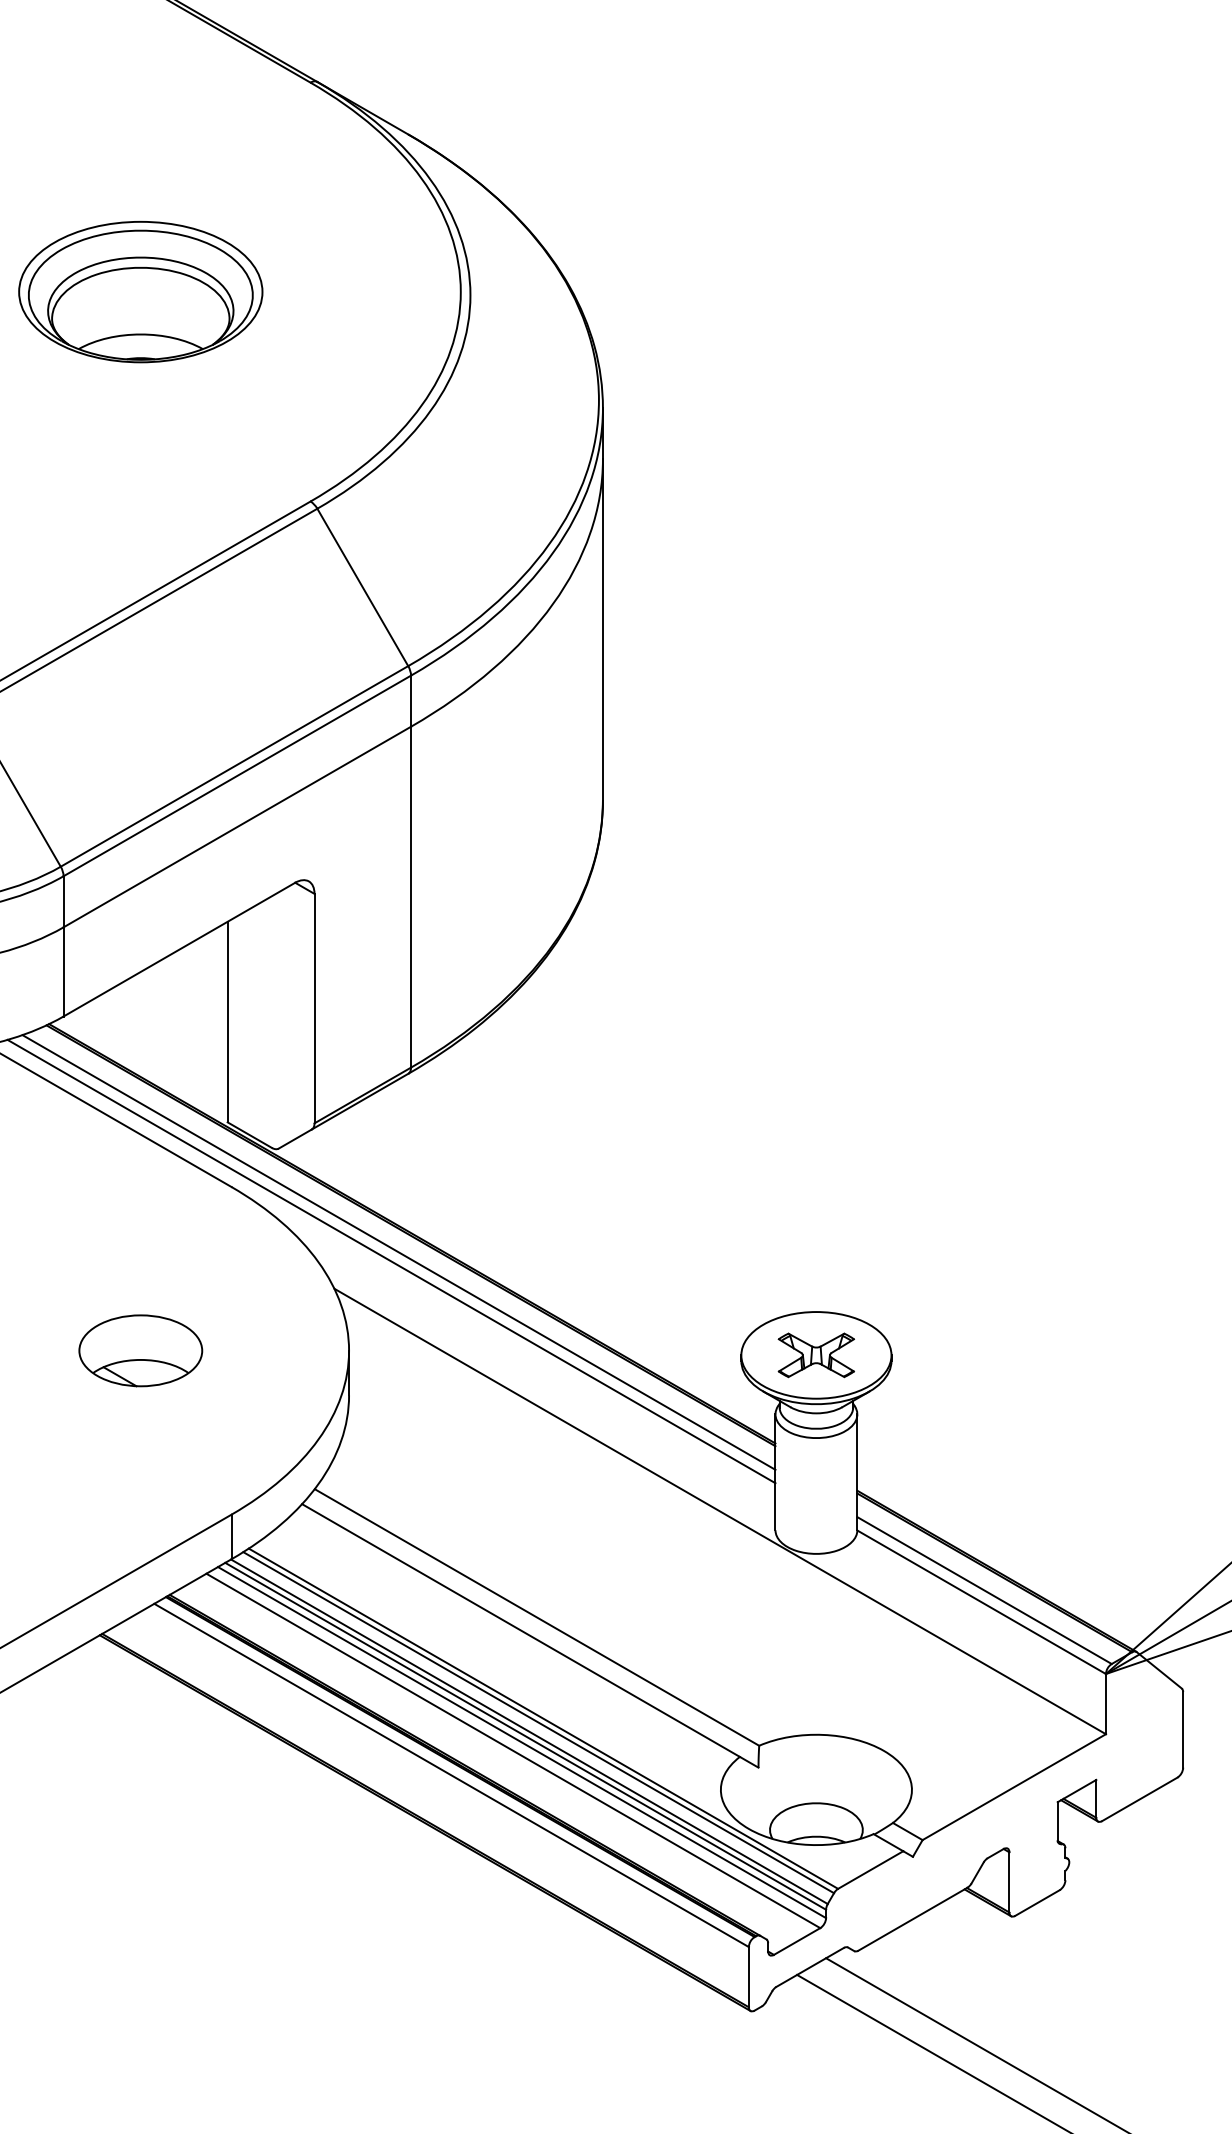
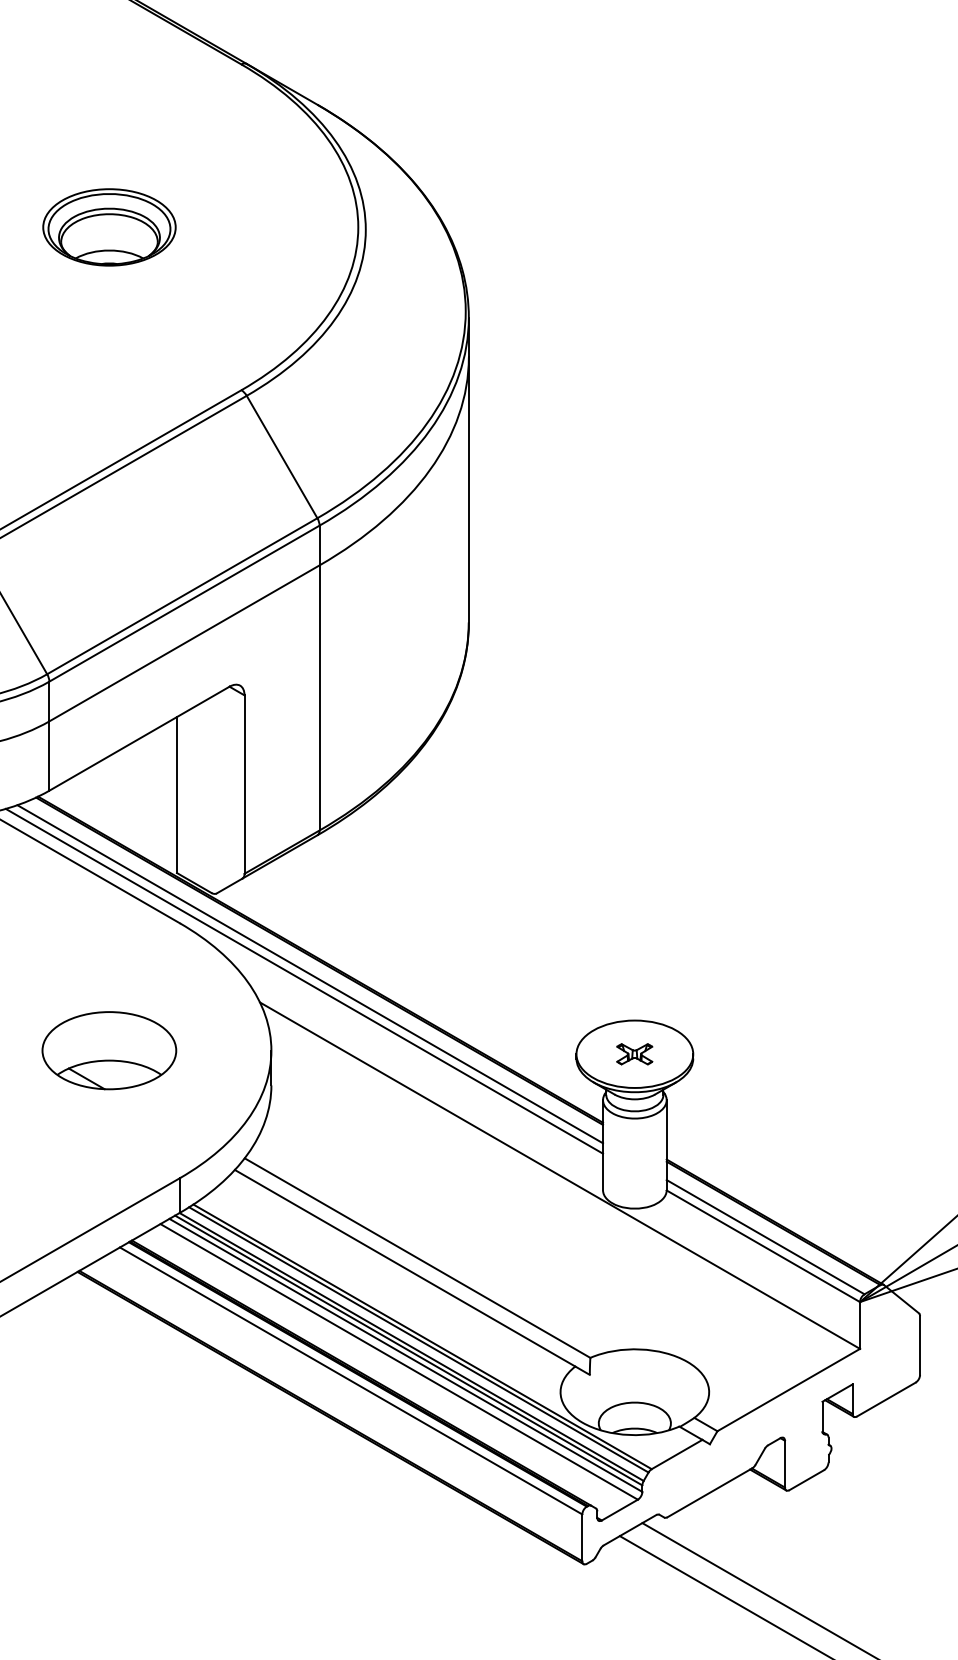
part: (140, 292) -> (109, 227), size x0.7
part: (140, 1350) -> (109, 1050), size x1.4
part: (815, 1355) -> (634, 1054), size x0.6

